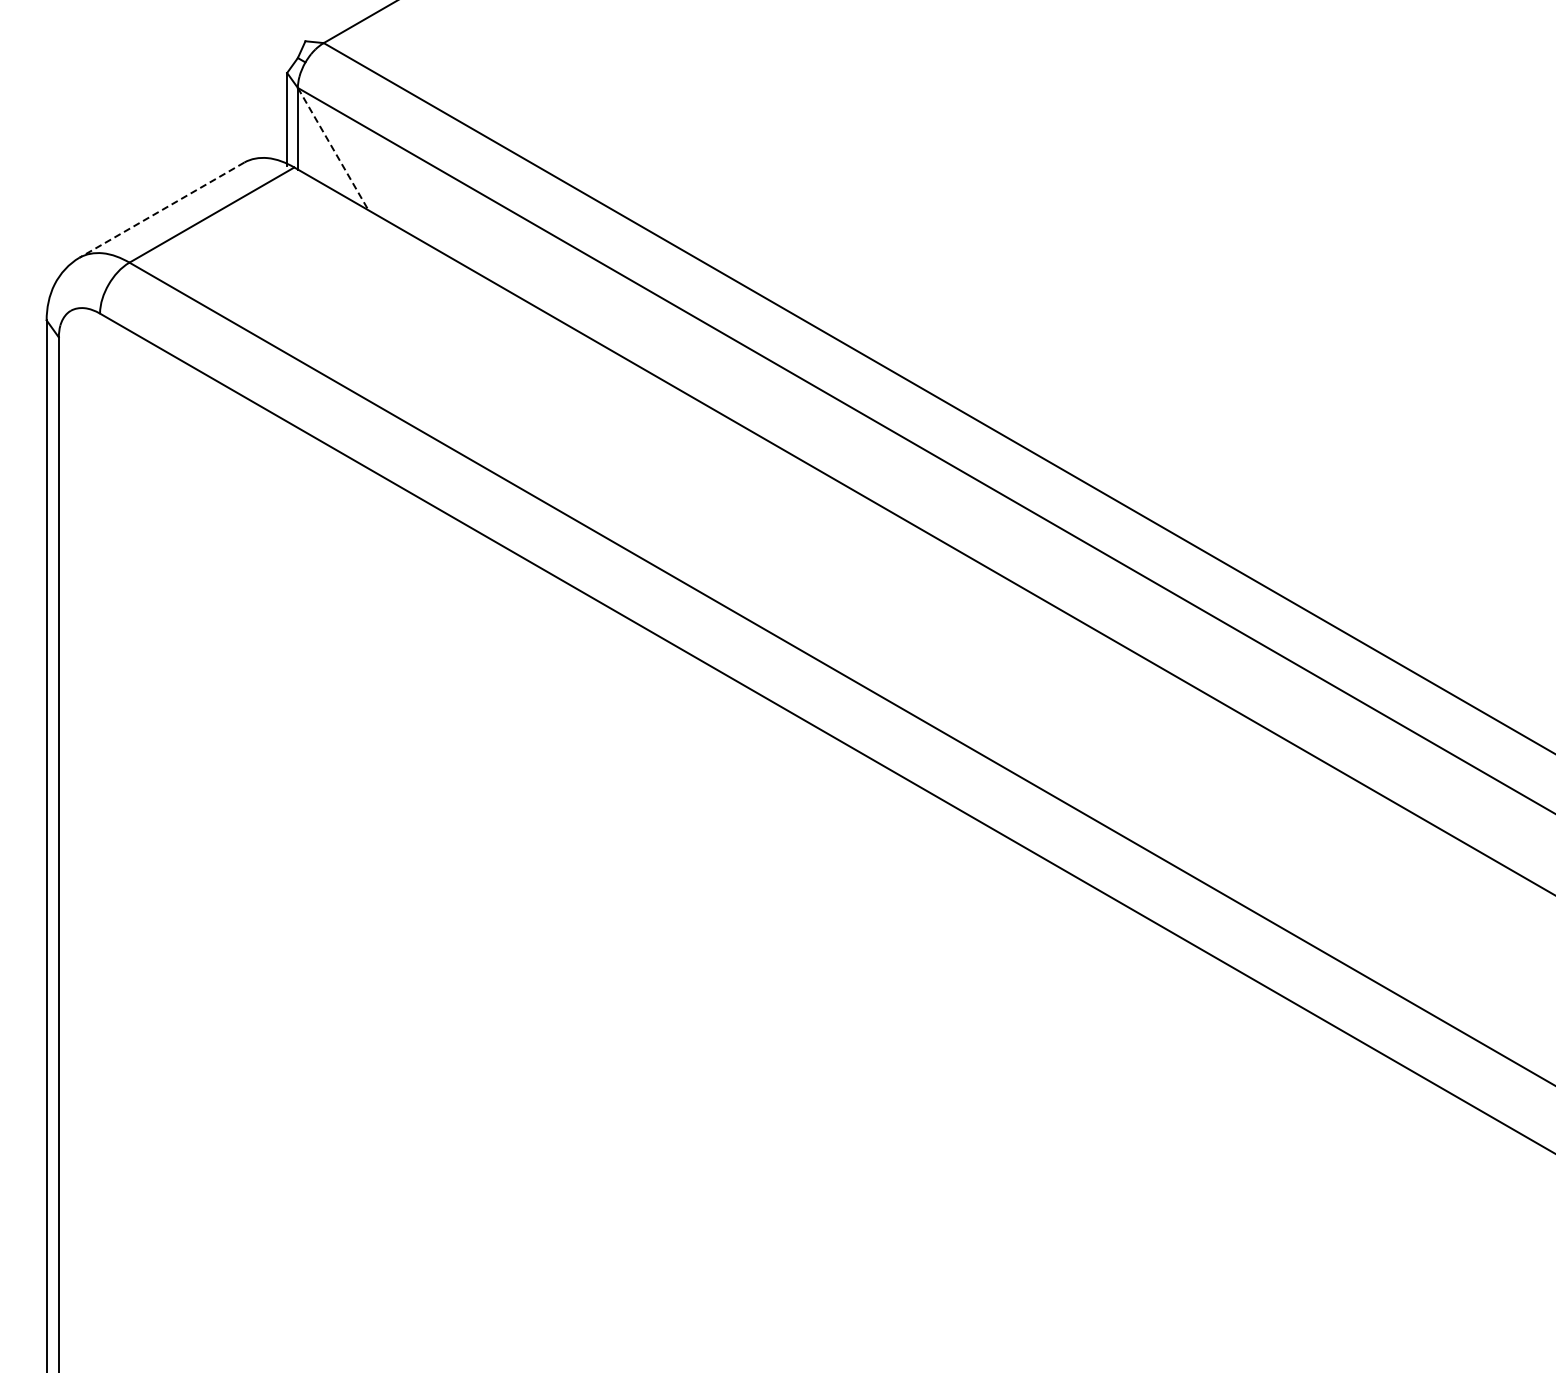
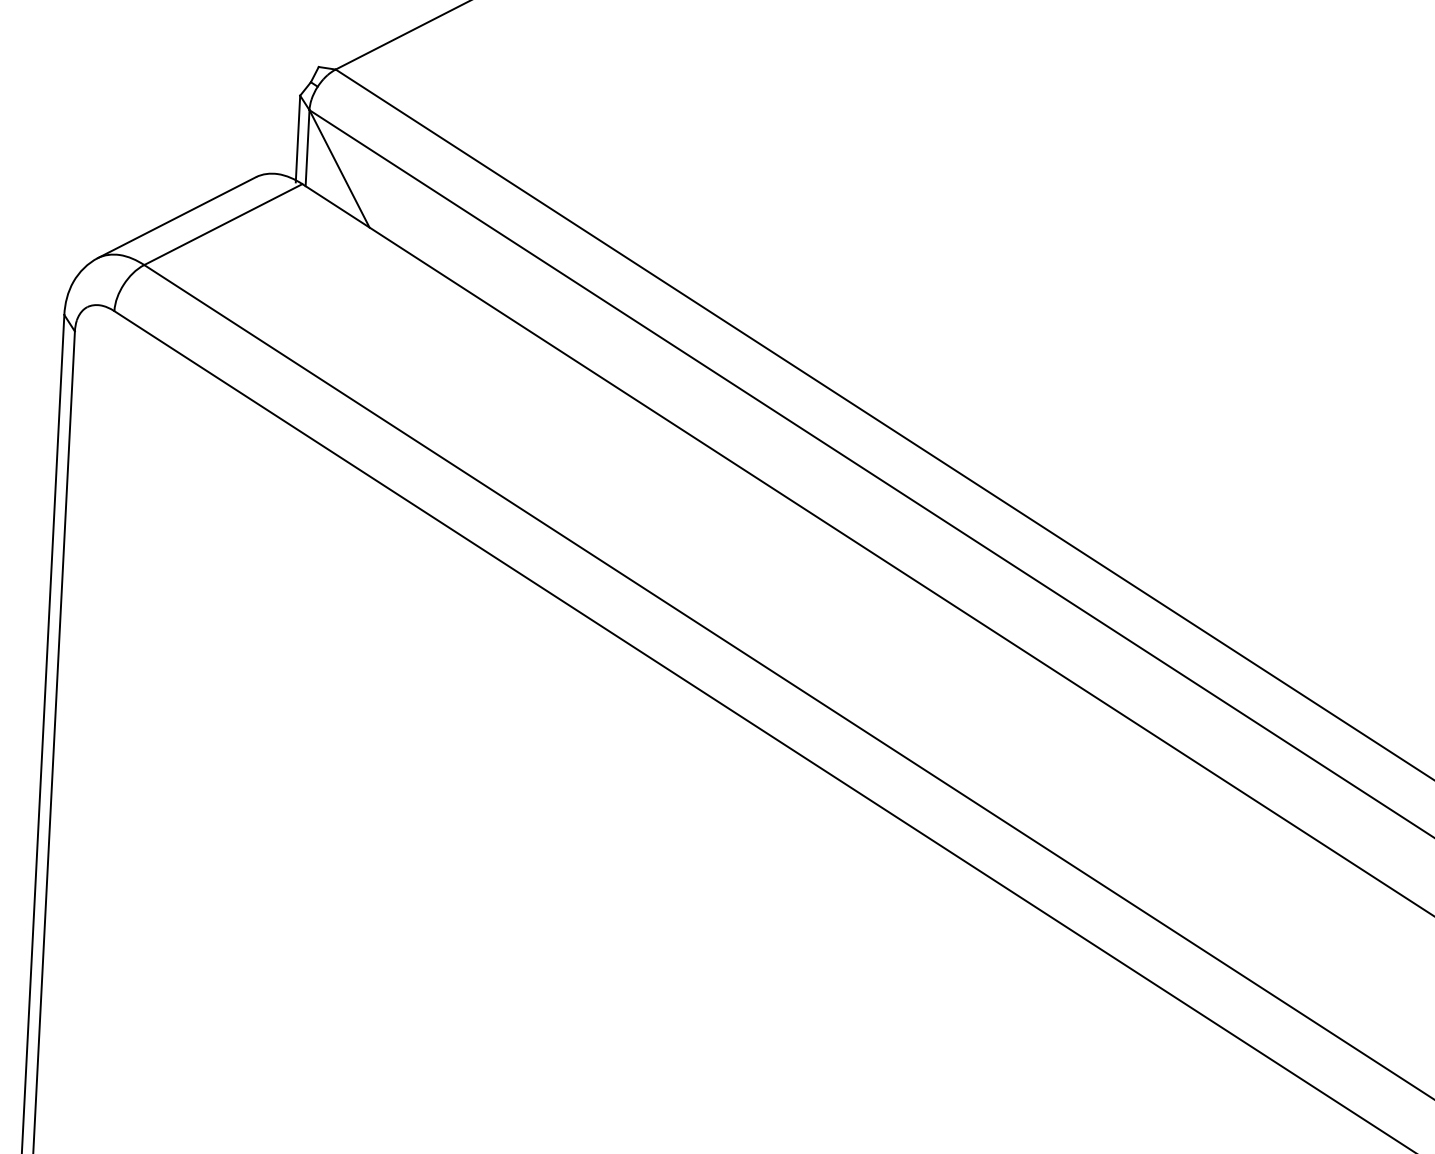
line: (333, 149) -> (339, 169), dashed -> solid
line: (161, 210) -> (176, 217), dashed -> solid

